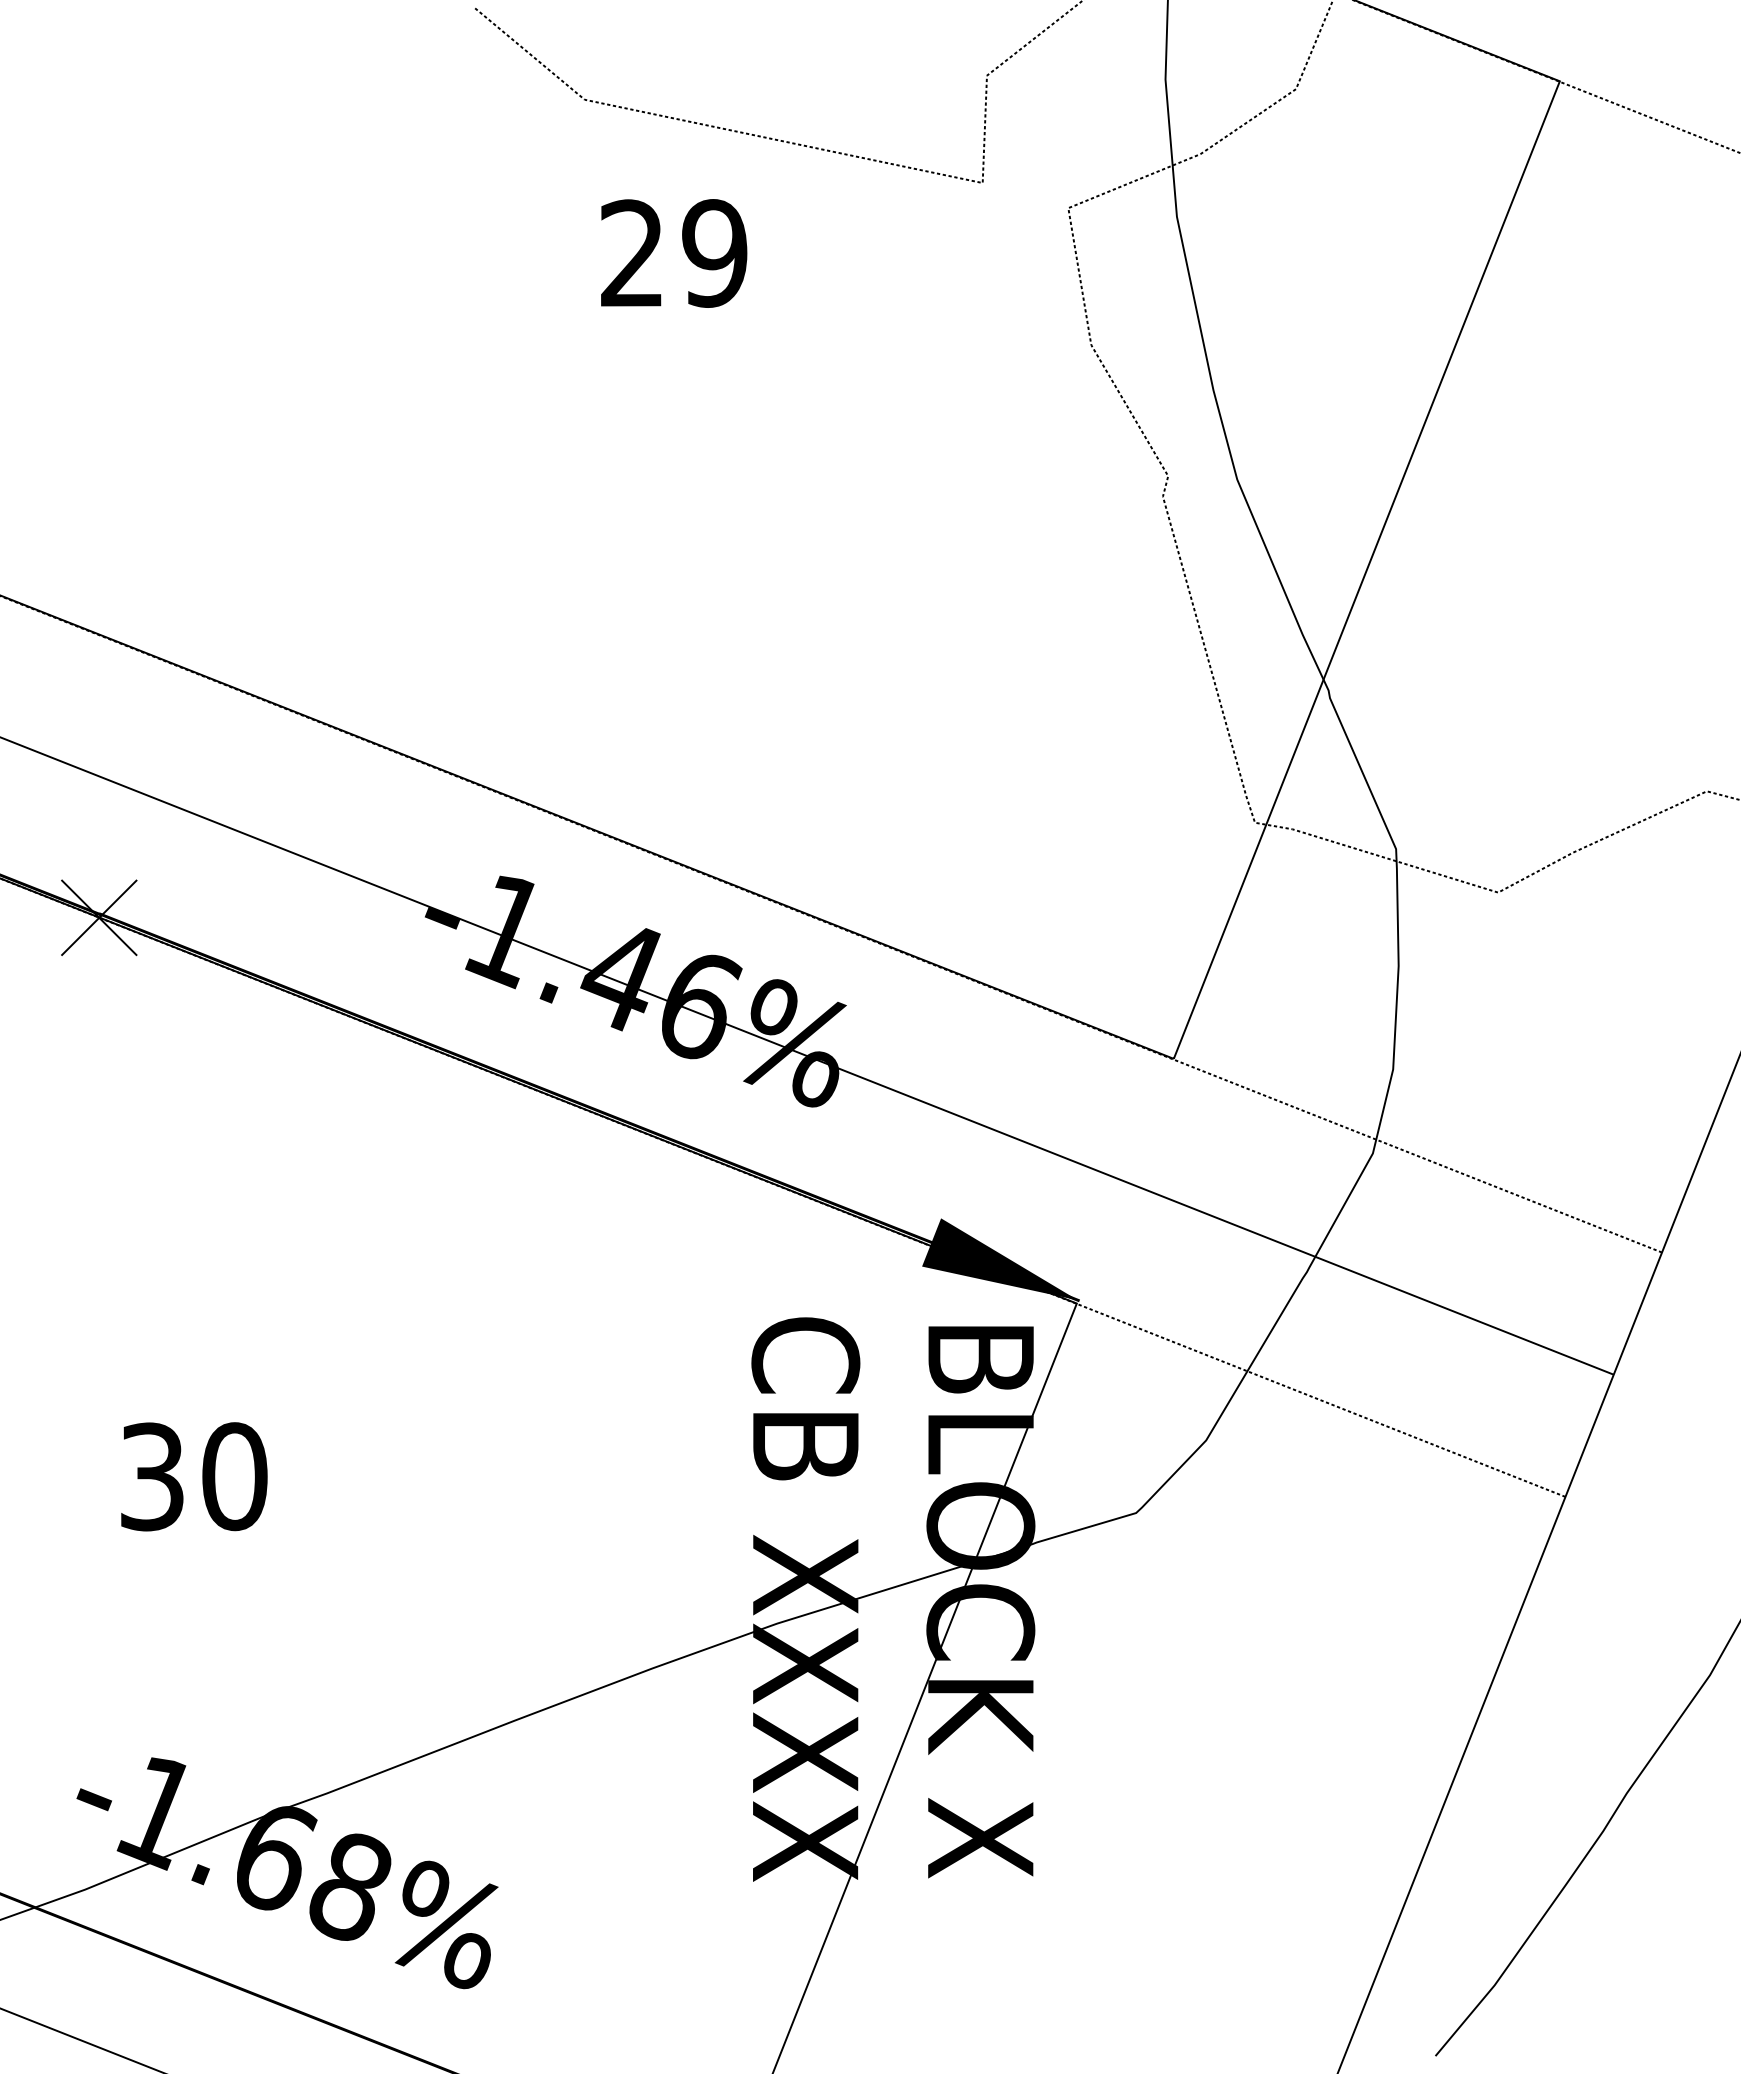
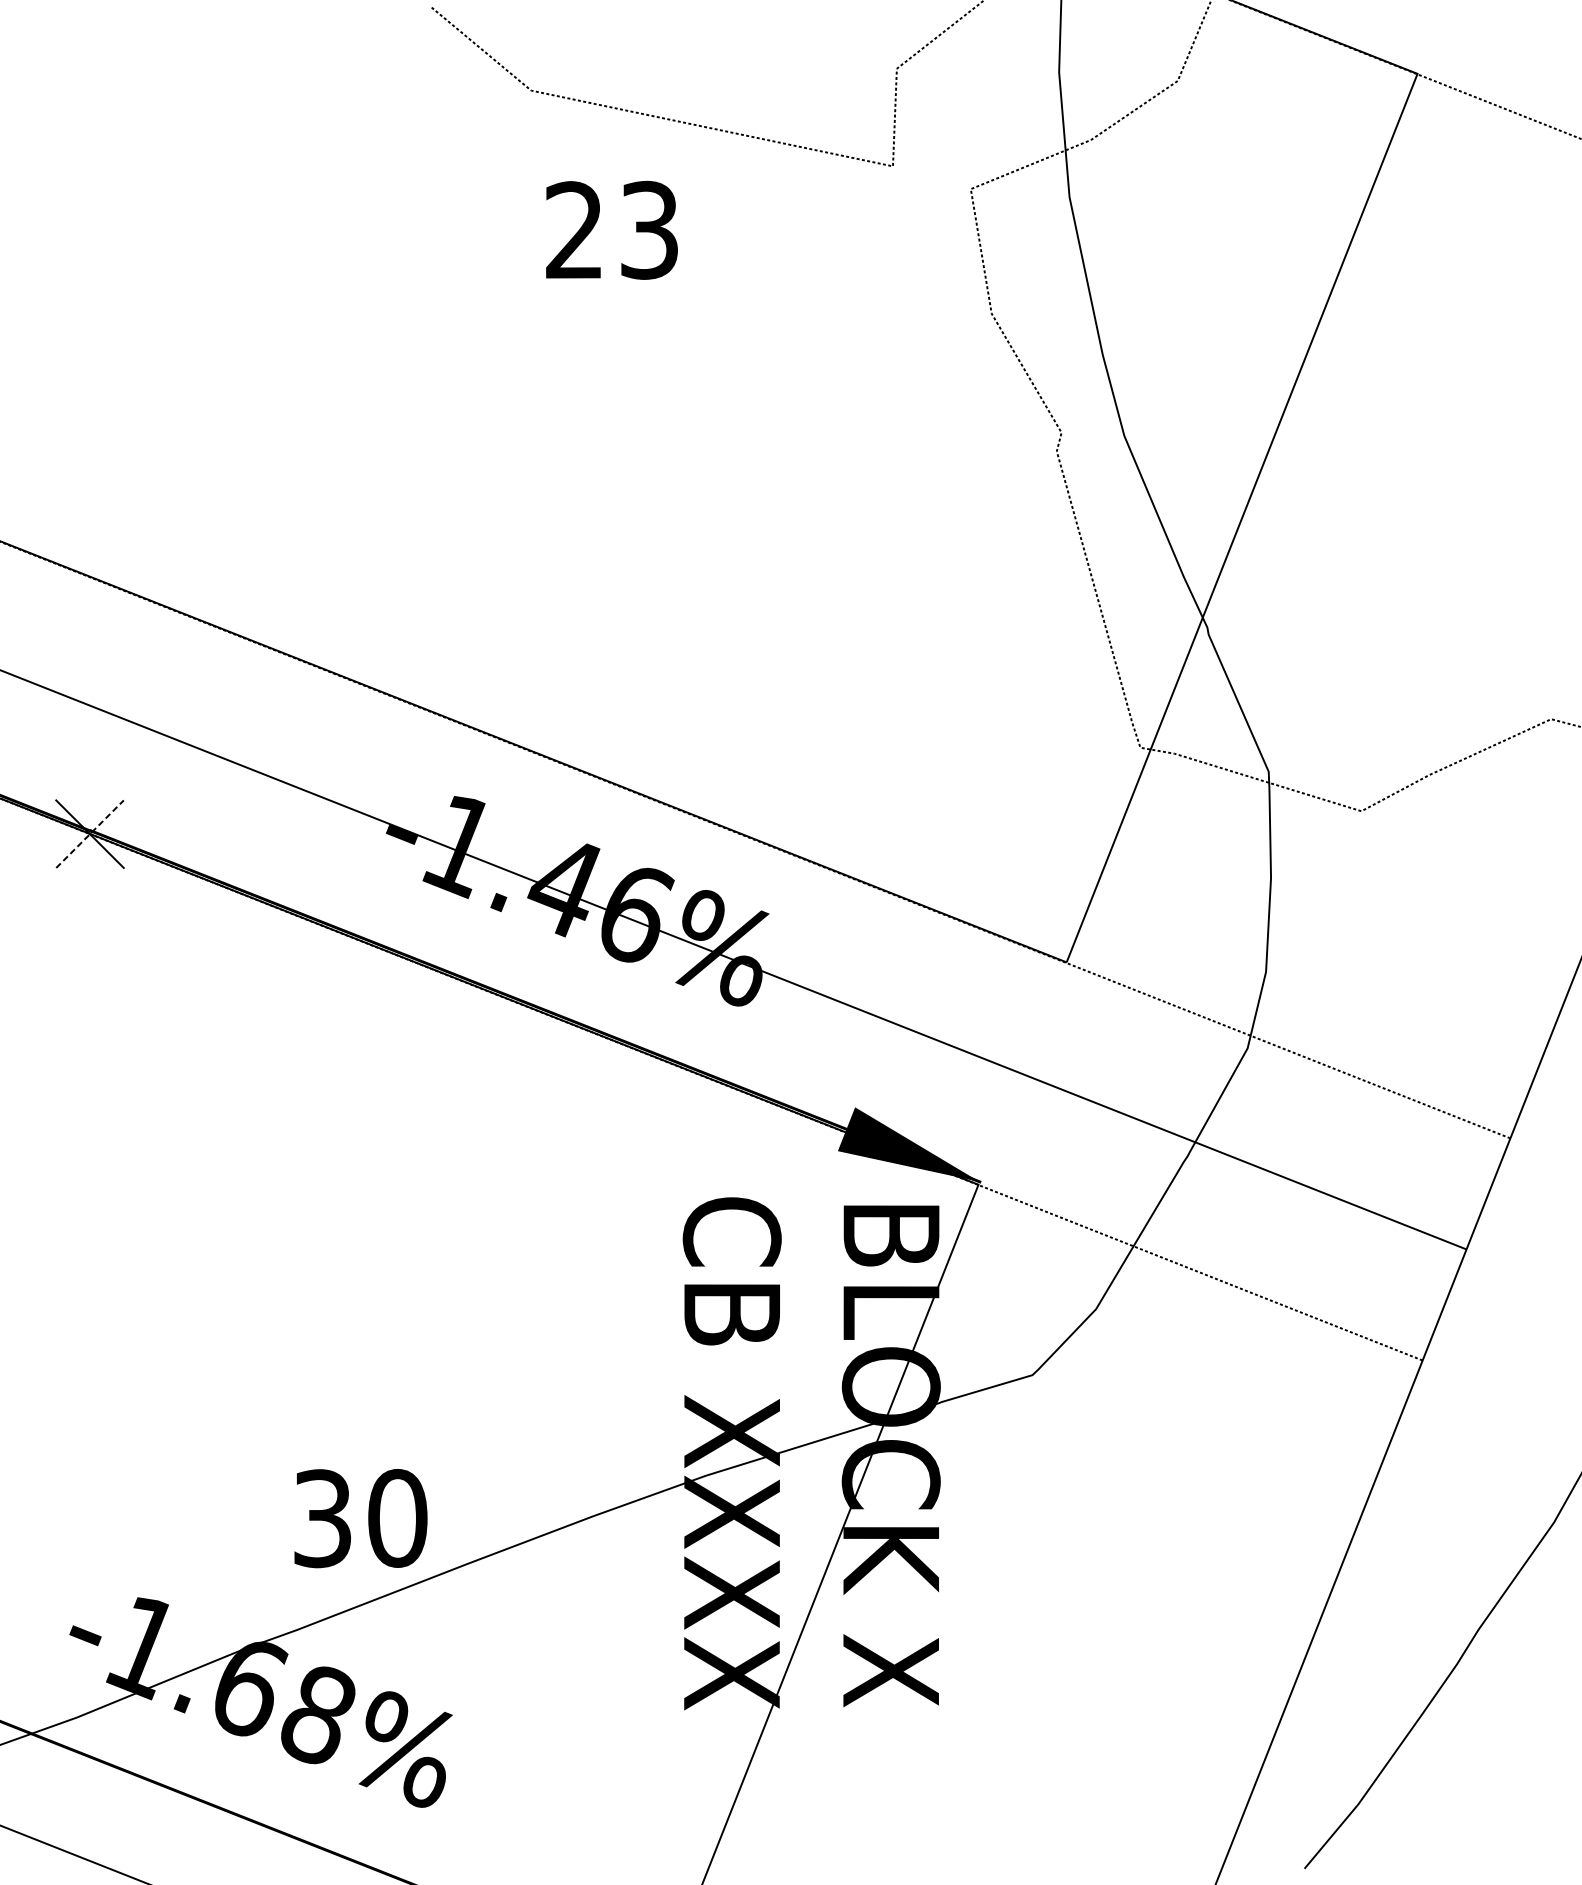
text: (714, 253) -> (649, 230), 29 -> 23
line: (99, 917) -> (90, 833), solid -> dashed
text: (194, 1476) -> (361, 1518), moved

